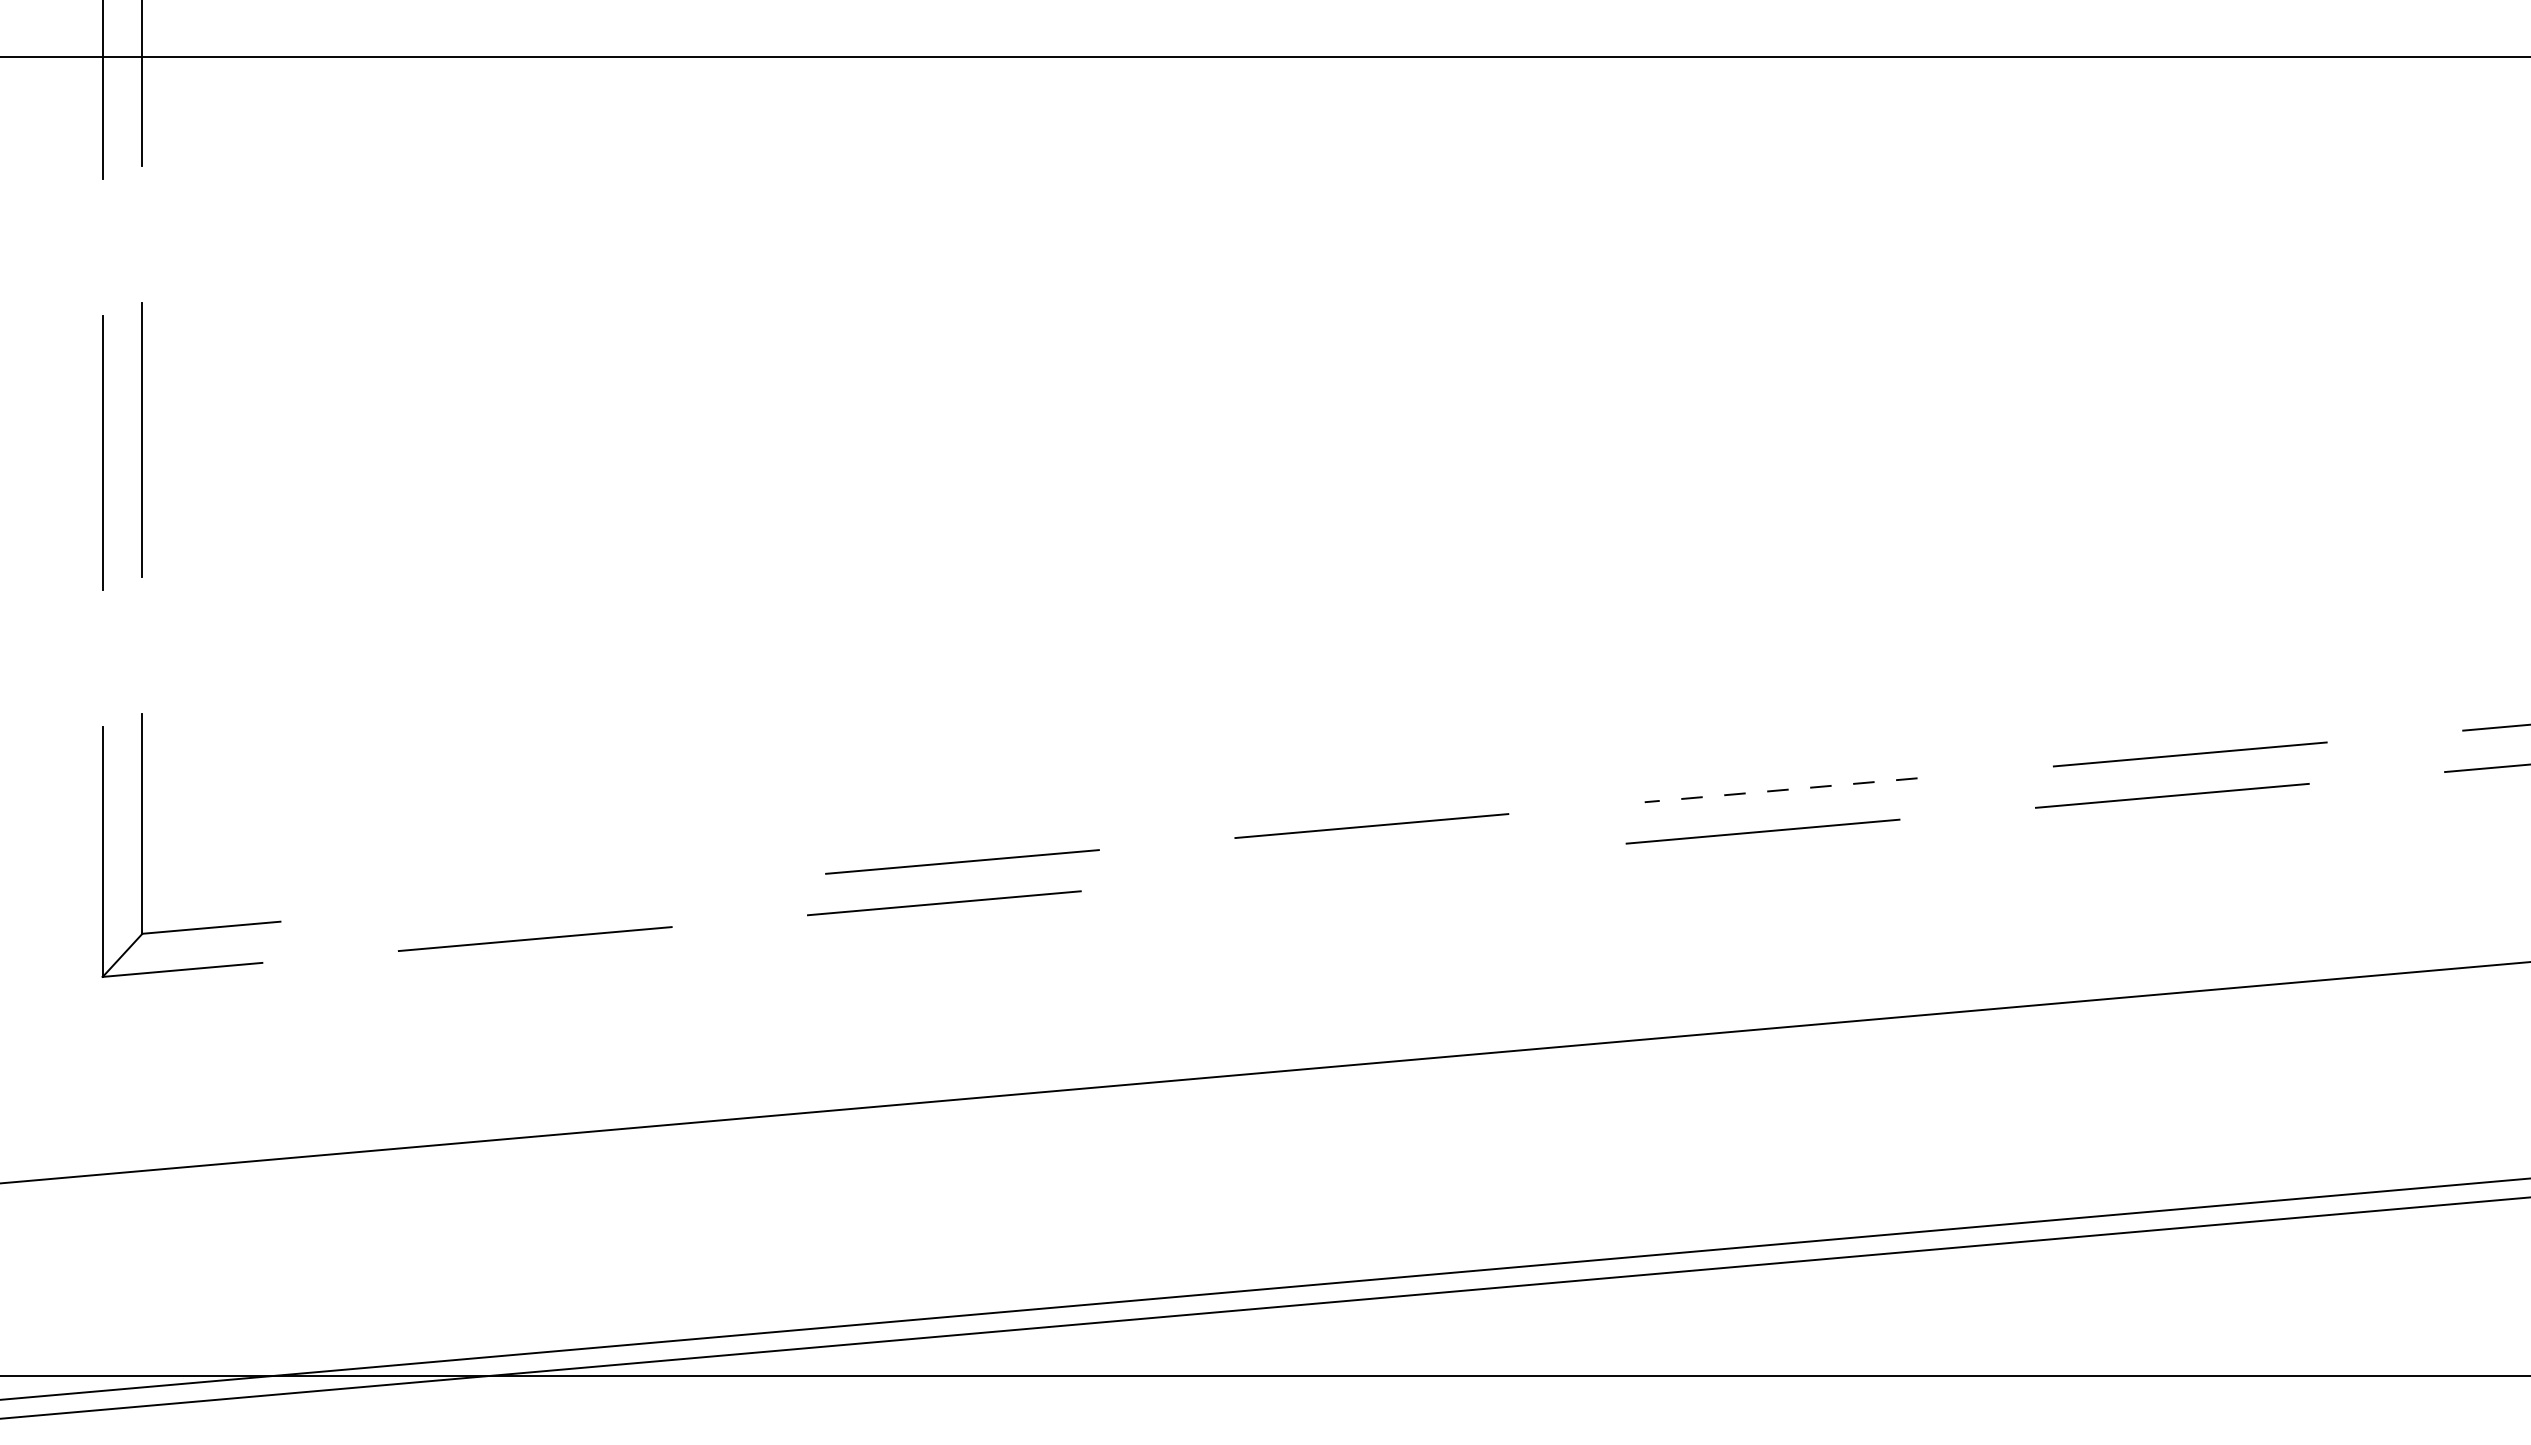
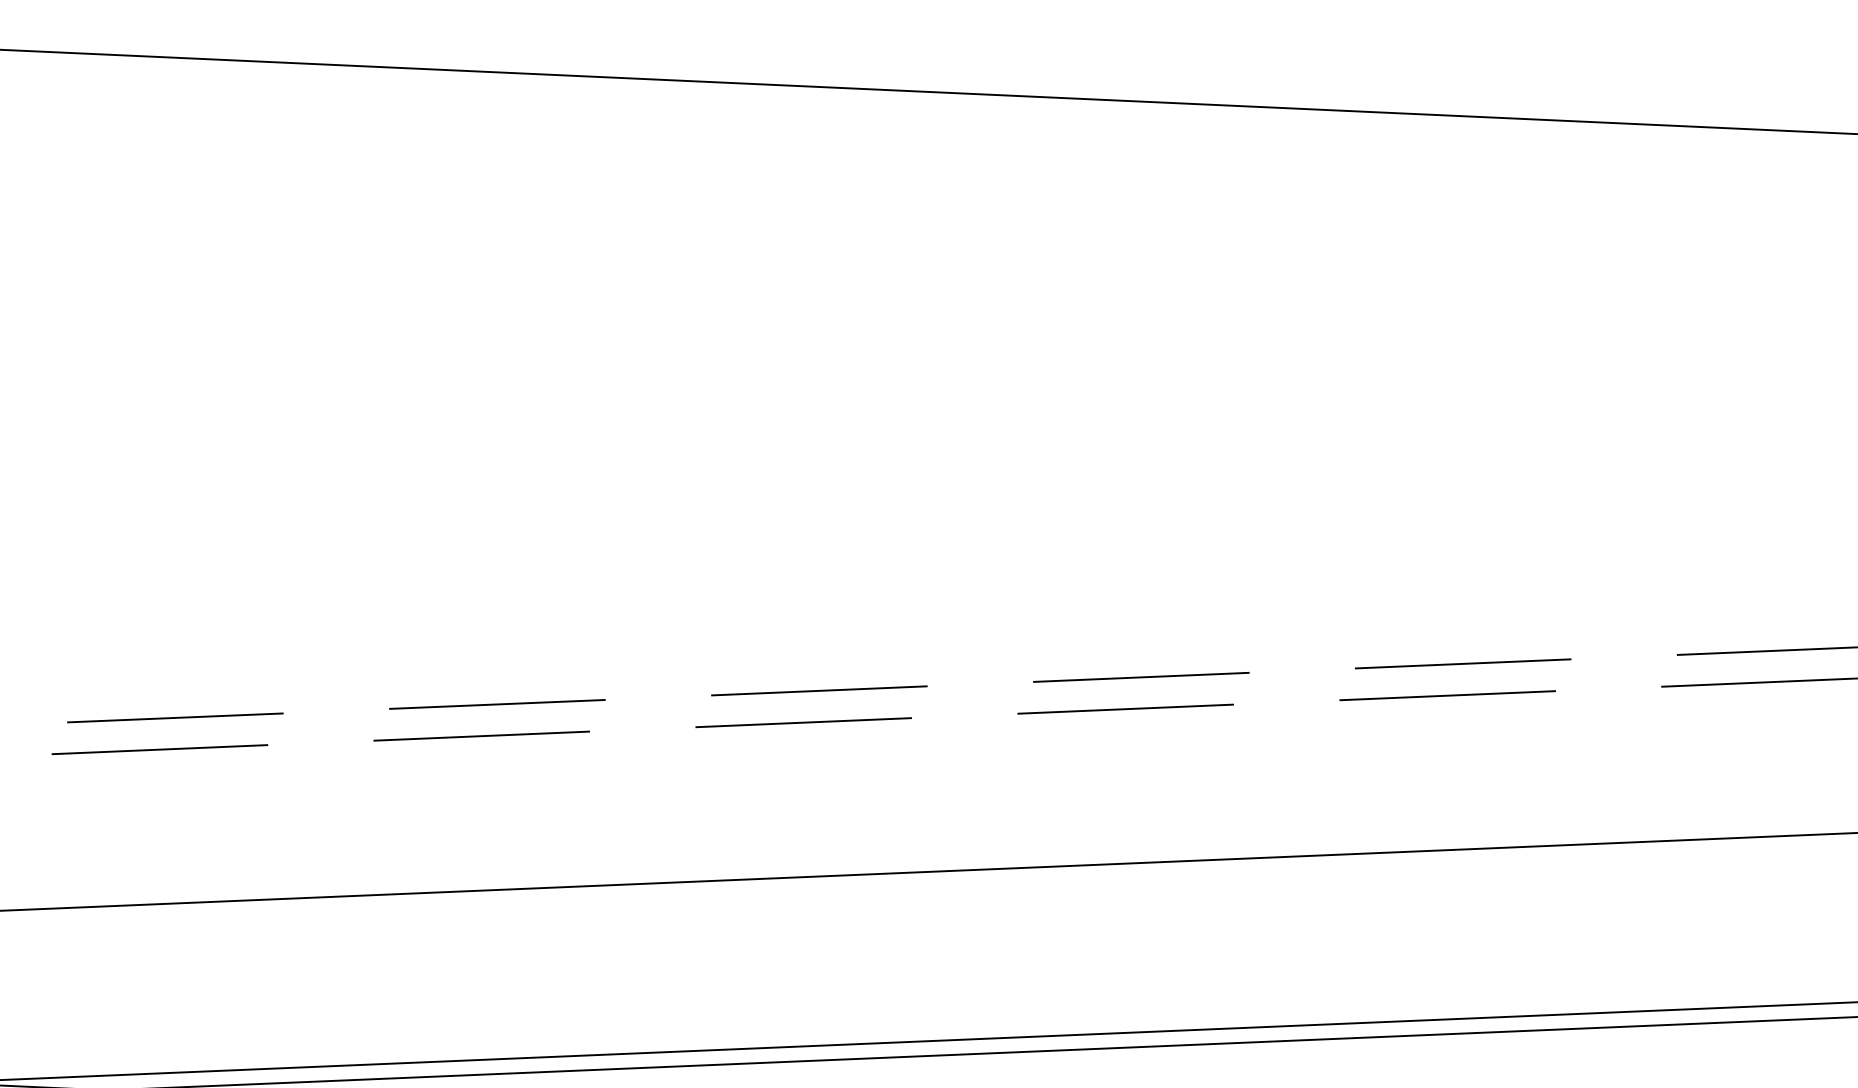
line: (1781, 790) -> (1141, 677), dashed -> solid
line: (1353, 867) -> (803, 722), added
line: (552, 897) -> (174, 717), added

